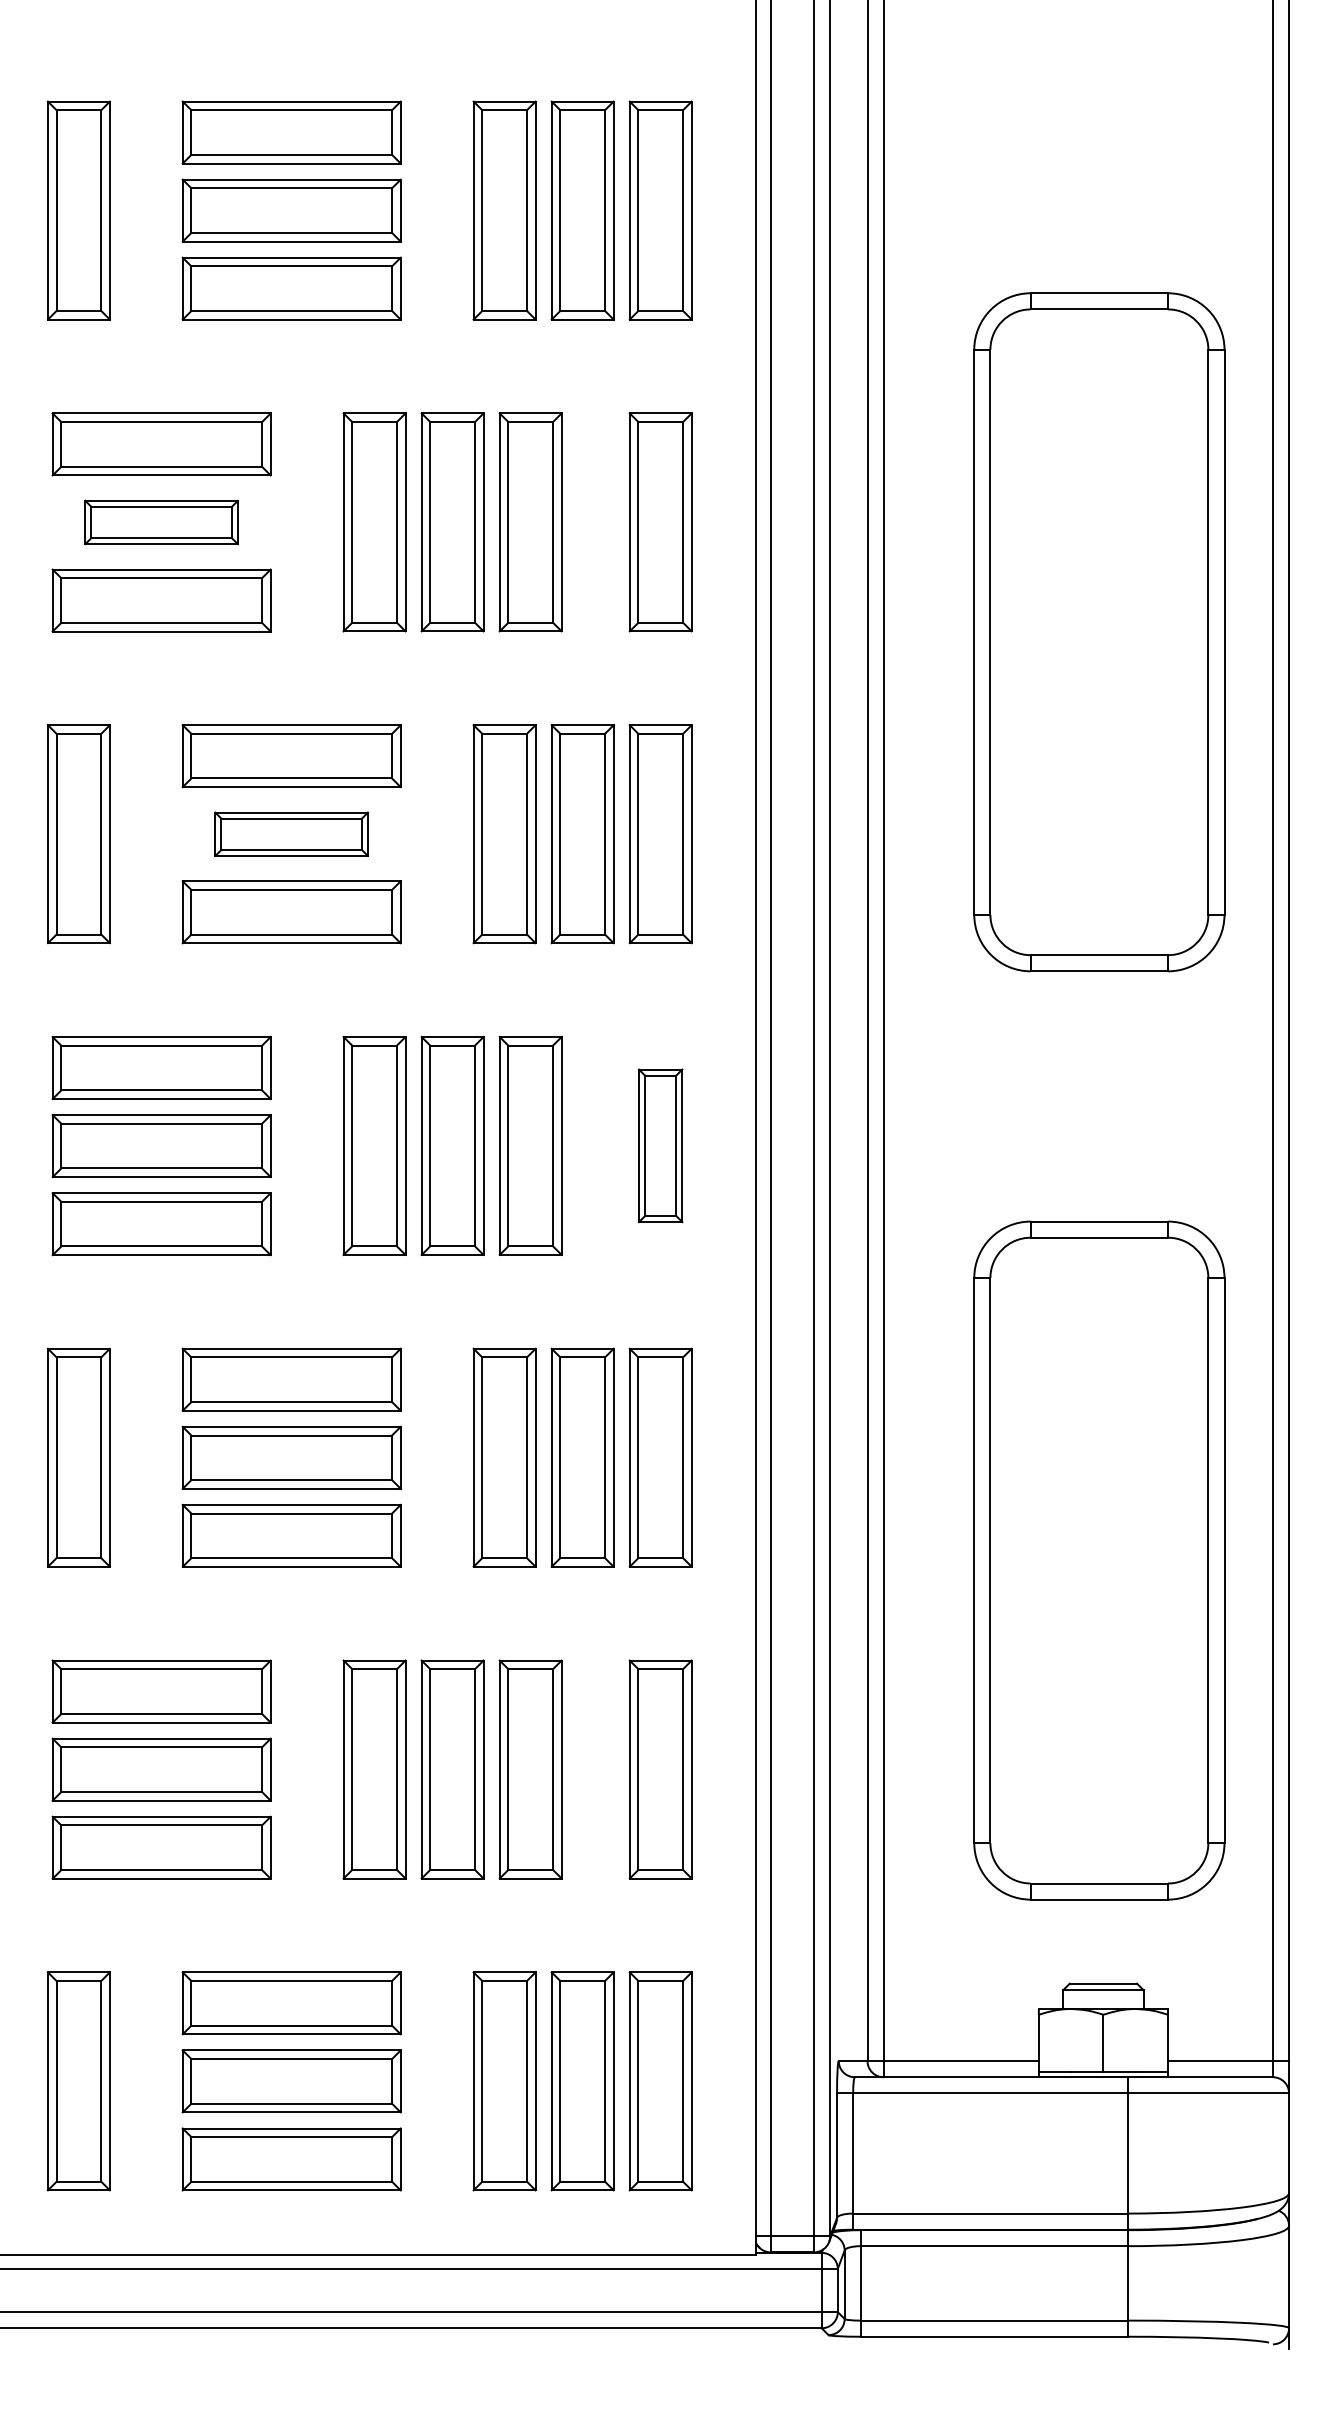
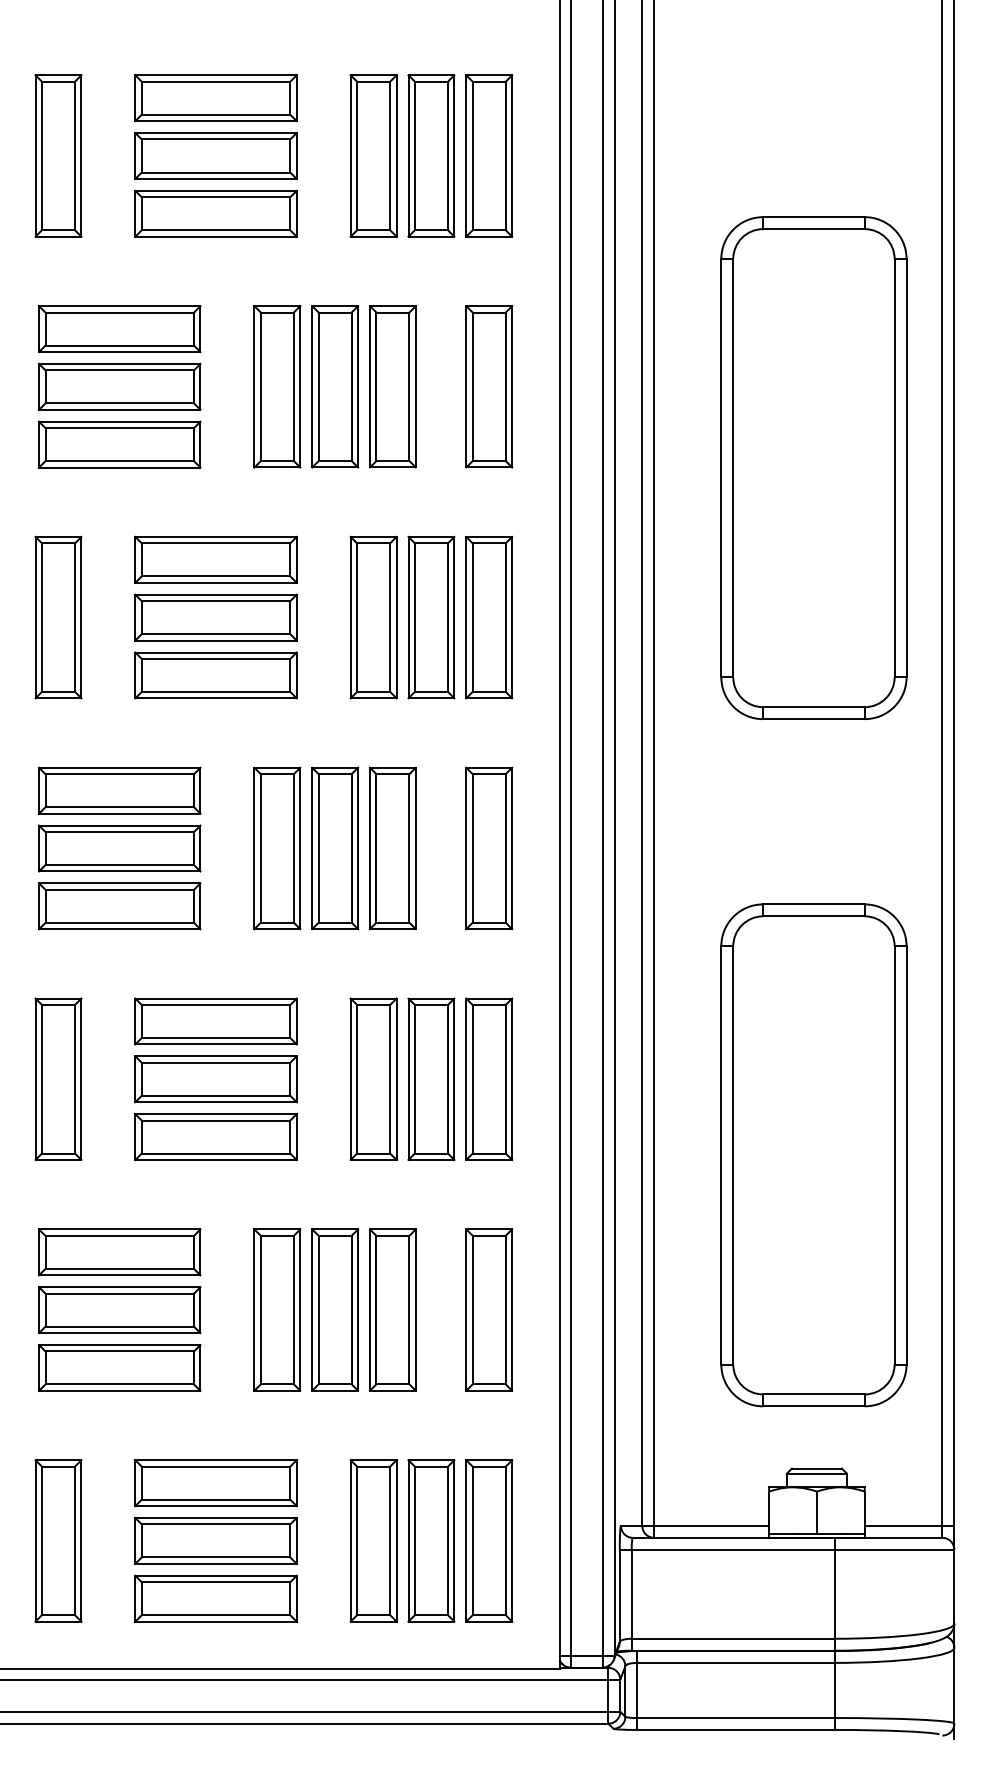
part: (161, 522) -> (119, 386), size x1.43
part: (291, 834) -> (215, 617), size x1.43
part: (660, 1145) -> (489, 848), size x1.43

